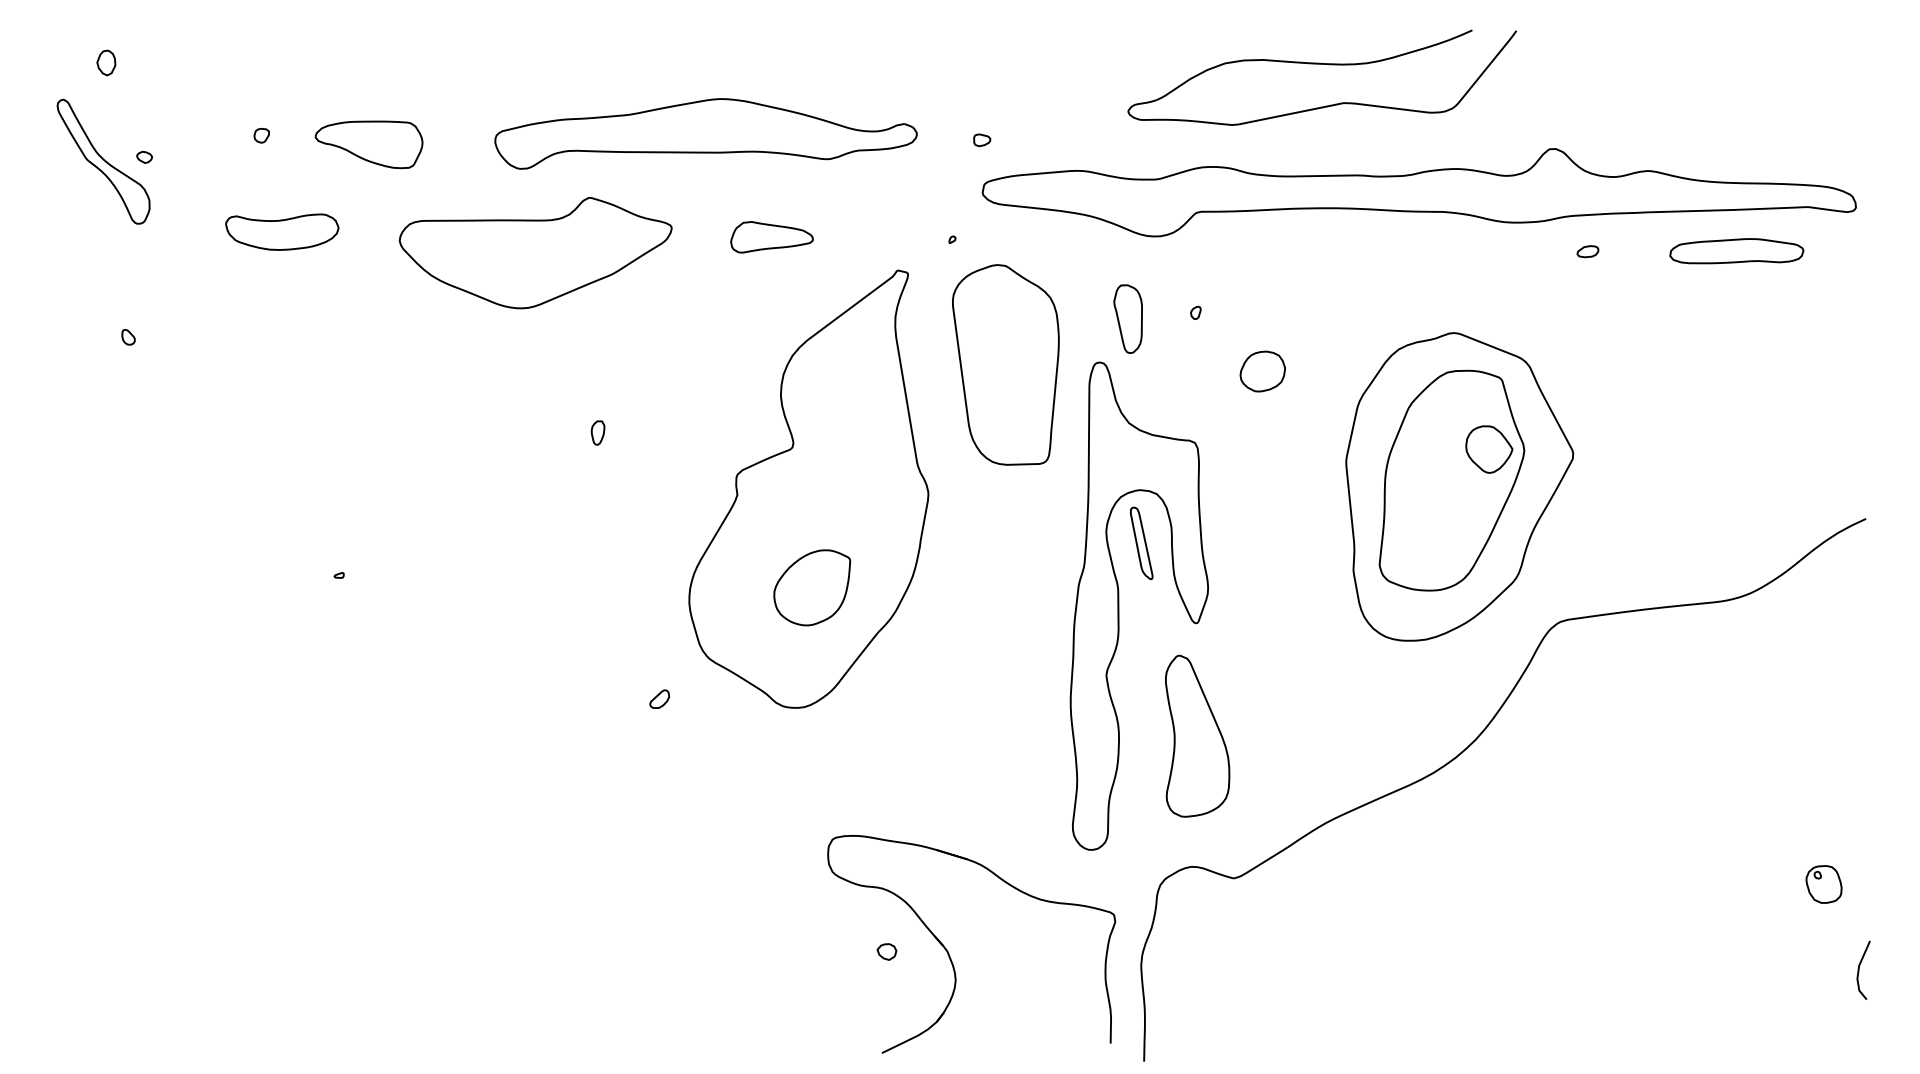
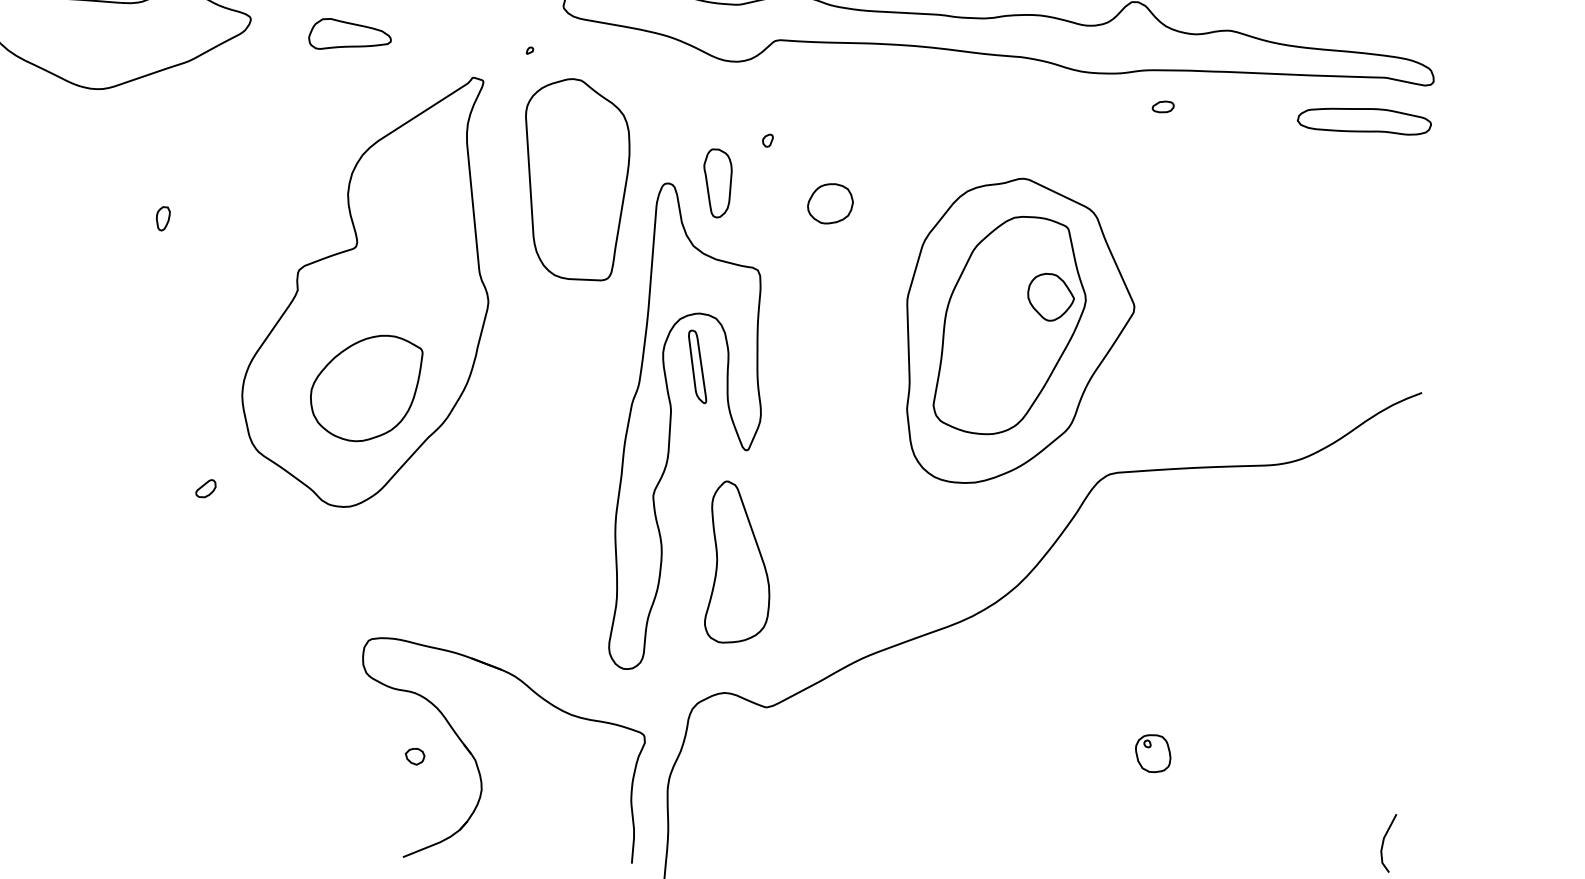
part: (1736, 251) -> (1364, 120), moved
part: (1127, 318) -> (716, 182), moved
part: (812, 587) -> (366, 387), size x1.43
part: (1823, 884) -> (1152, 753), moved

